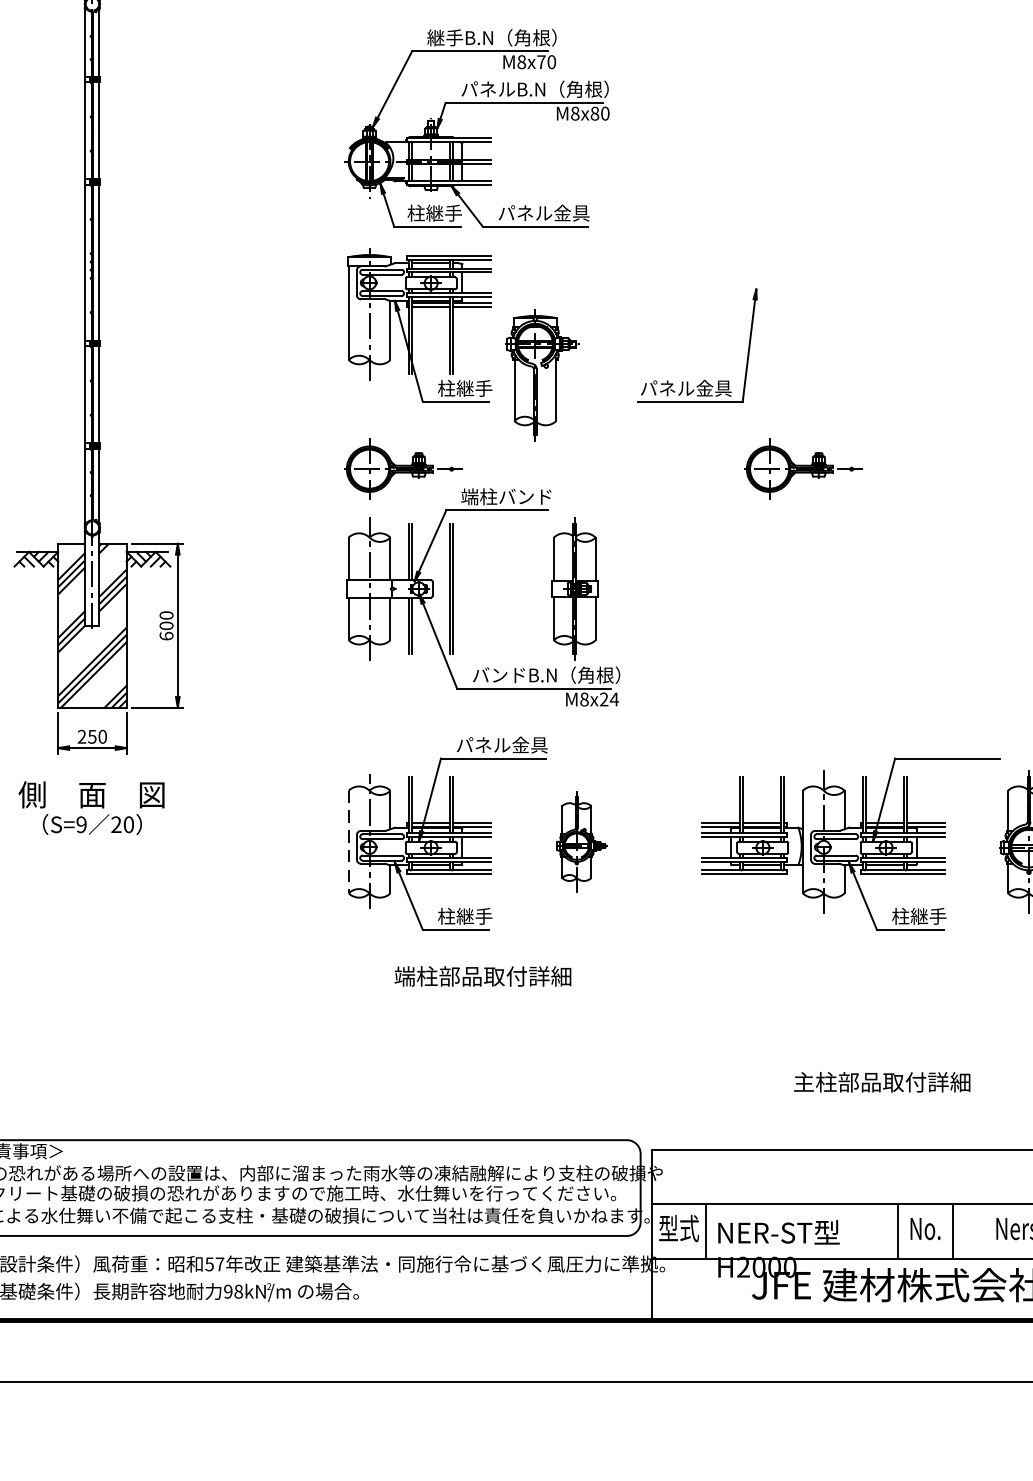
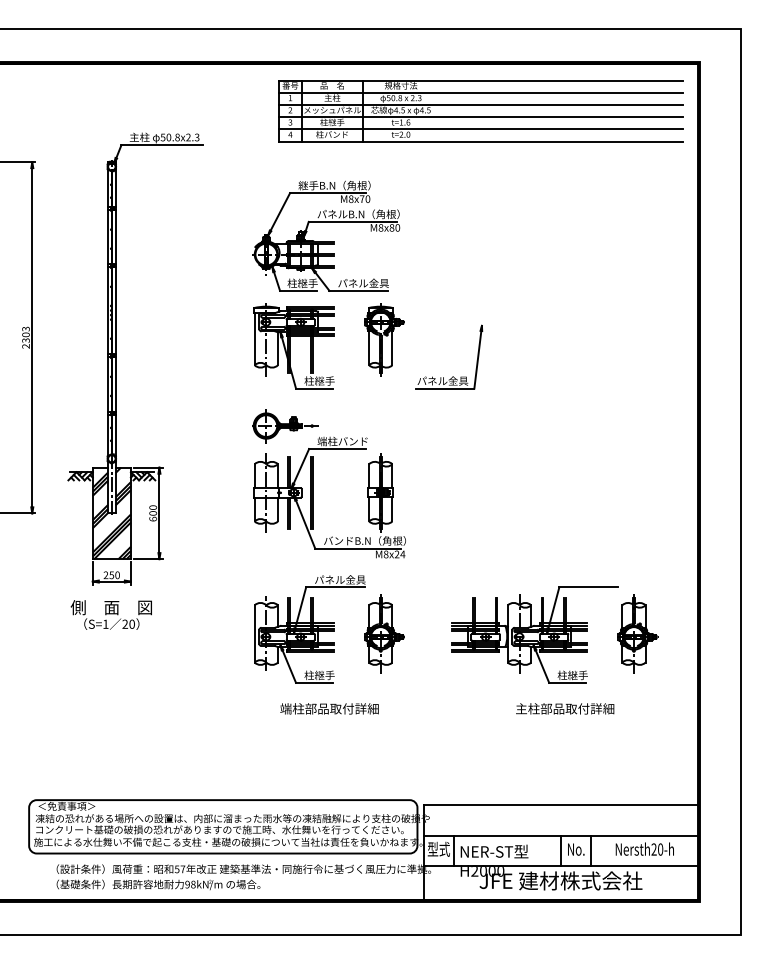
part: (542, 374) -> (384, 339), moved
part: (803, 469) -> (508, 426), removed
text: (81, 823) -> (105, 623), S=9 -> S=1
line: (348, 841) -> (254, 633), dashed -> solid
part: (581, 841) -> (384, 633), size x1.43
text: (882, 1081) -> (565, 708), moved

